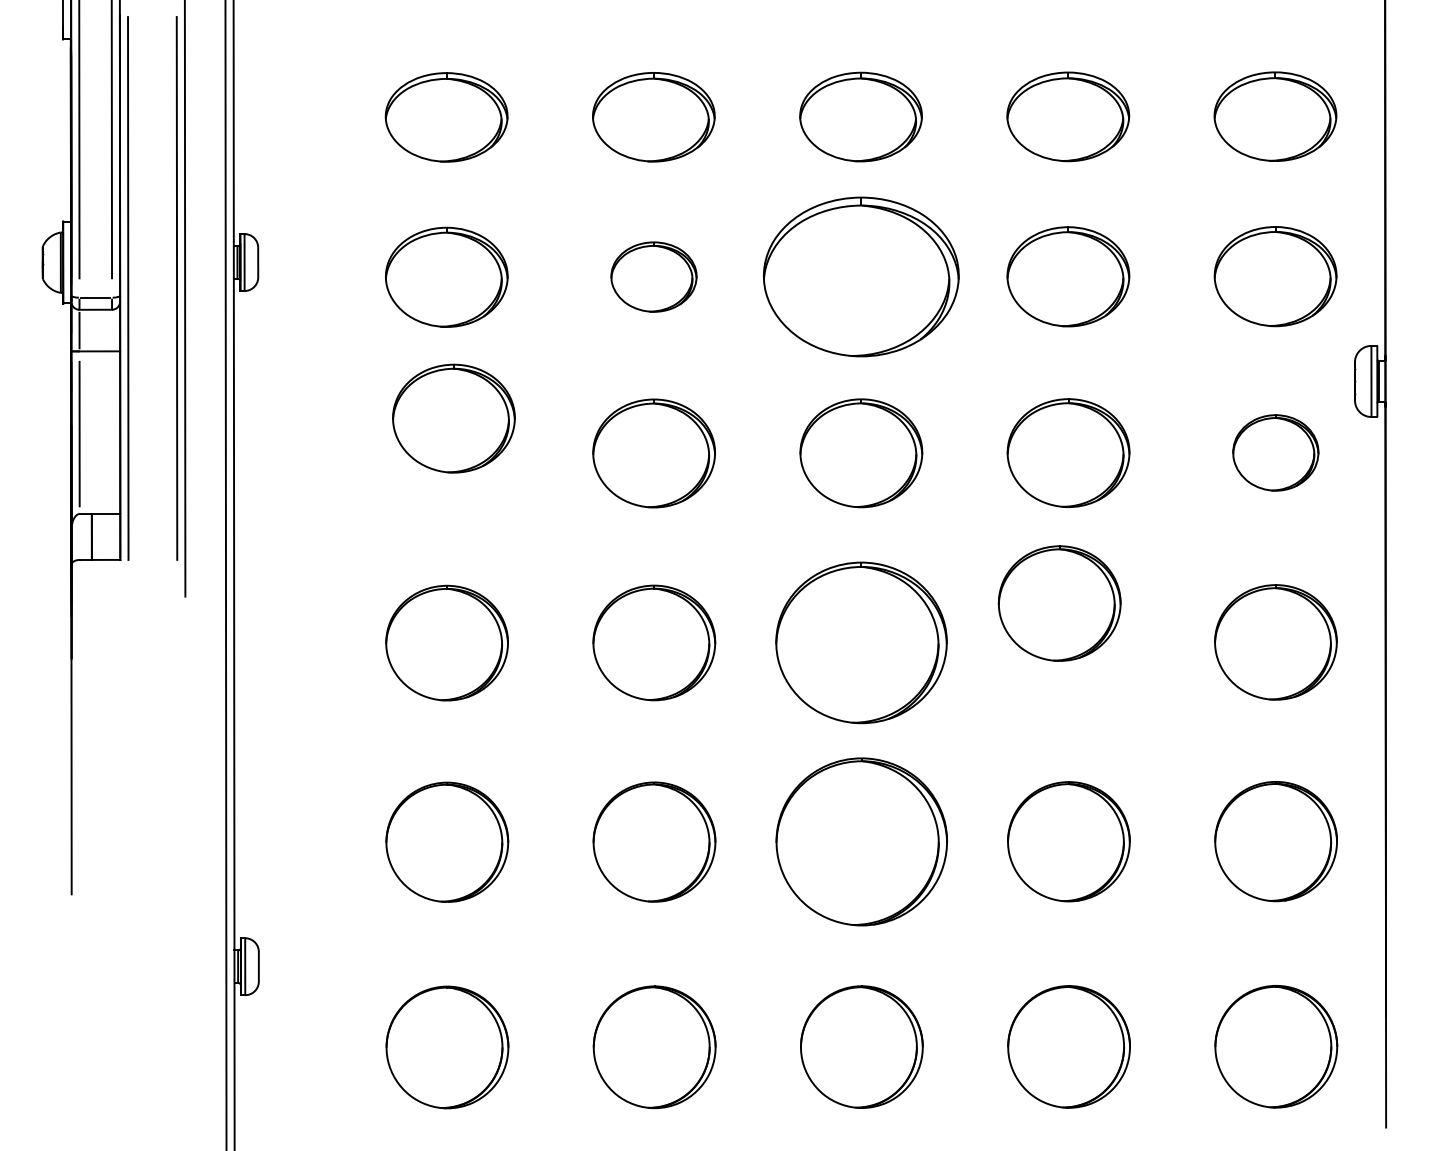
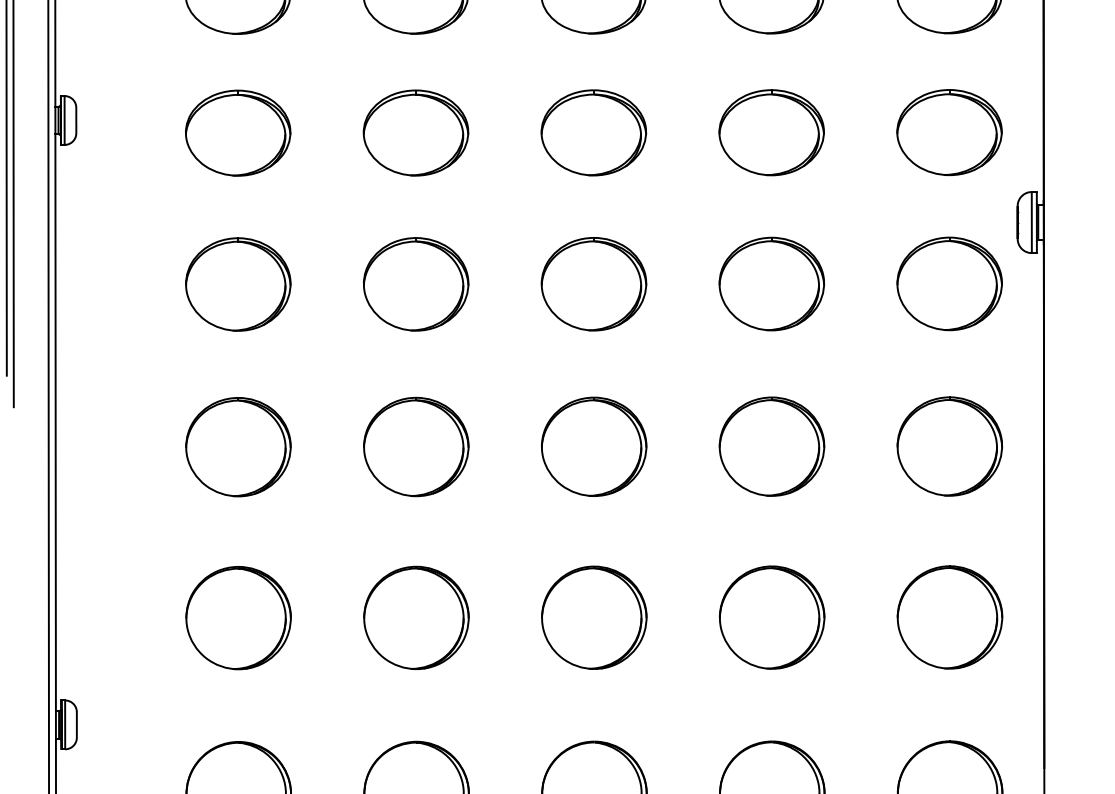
part: (653, 276) -> (415, 132), size x1.43
part: (860, 276) -> (593, 132), size x0.62
part: (453, 418) -> (237, 284), moved
part: (1275, 452) -> (949, 283), size x1.43
part: (1059, 603) -> (771, 446), moved
part: (861, 642) -> (594, 446), size x0.71
part: (861, 841) -> (594, 617), size x0.71

